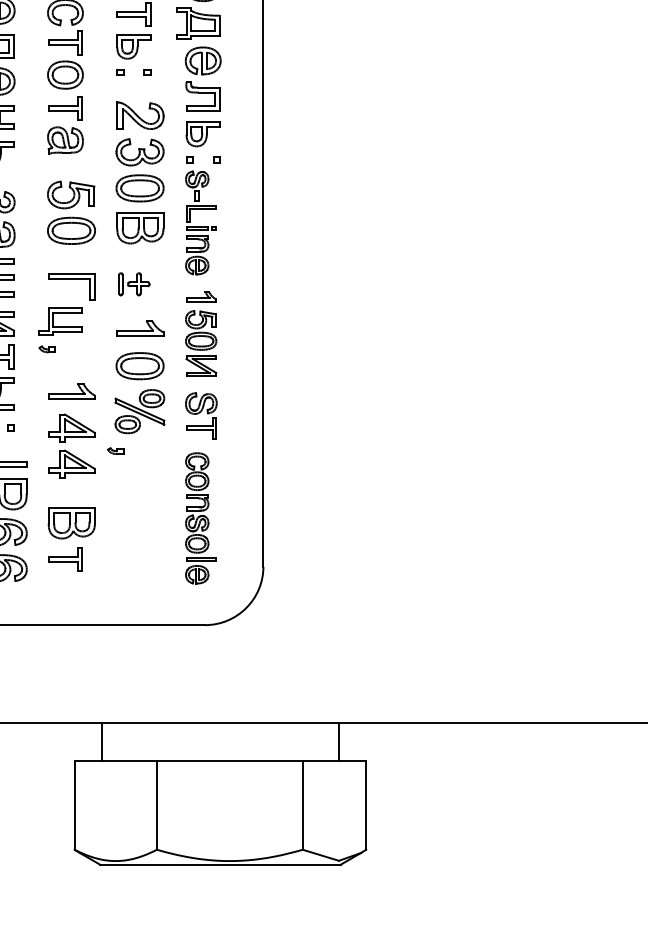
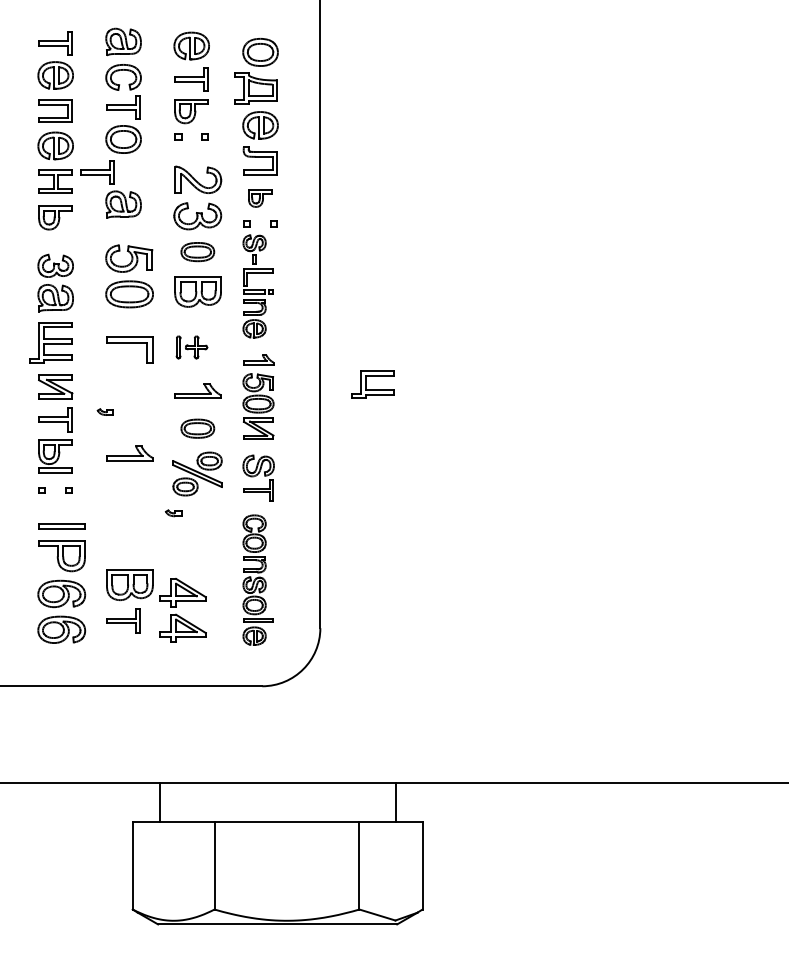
part: (65, 108) -> (97, 172), moved
part: (203, 134) -> (260, 198), size x0.7
part: (139, 187) -> (197, 251), size x0.7
part: (60, 321) -> (372, 384), moved
part: (139, 365) -> (197, 428), size x0.7
part: (71, 446) -> (182, 610), moved

